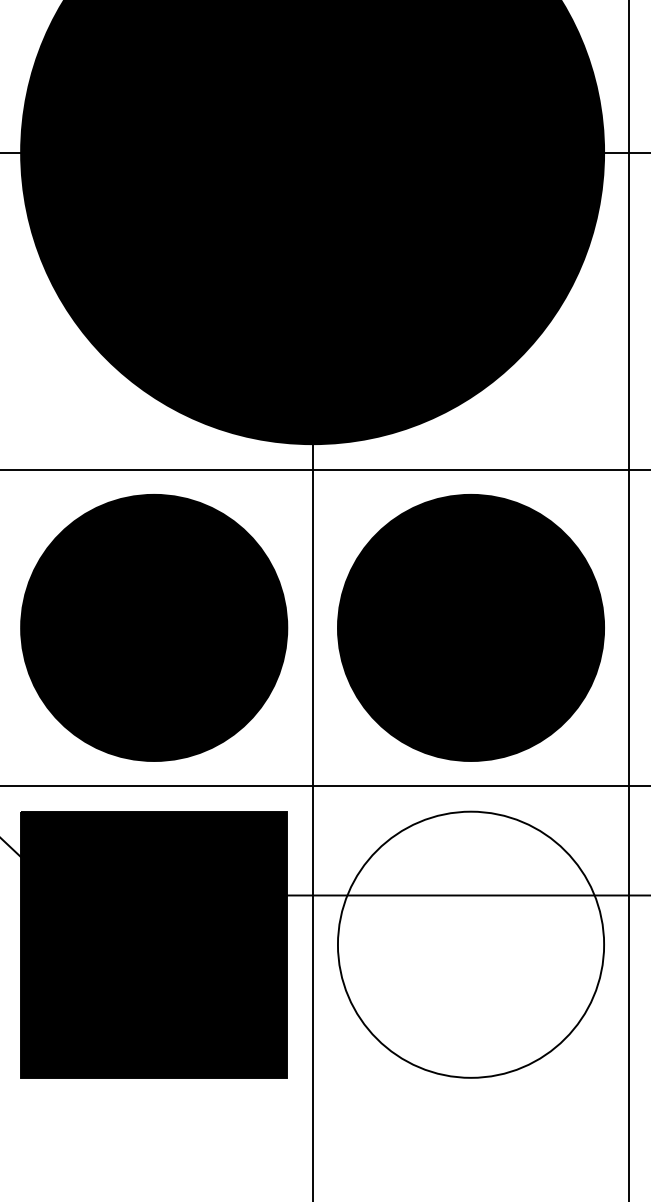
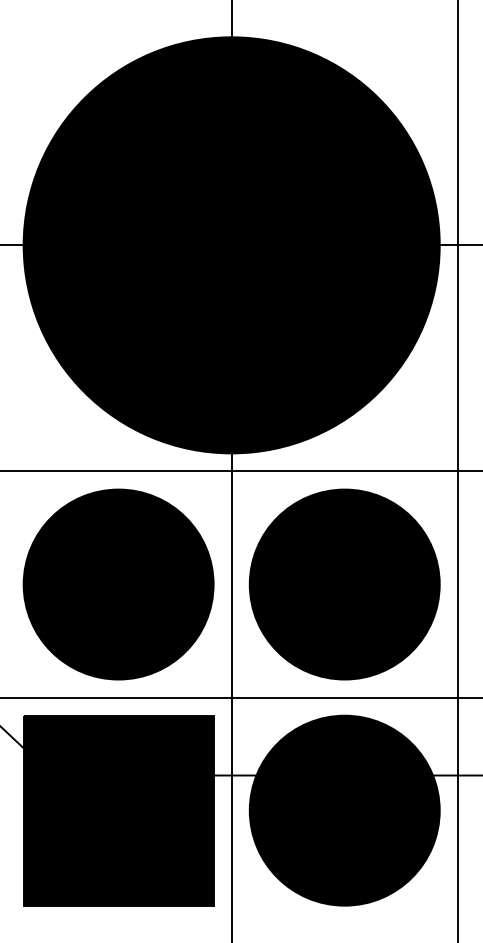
fill: (470, 944) -> (344, 810), added

